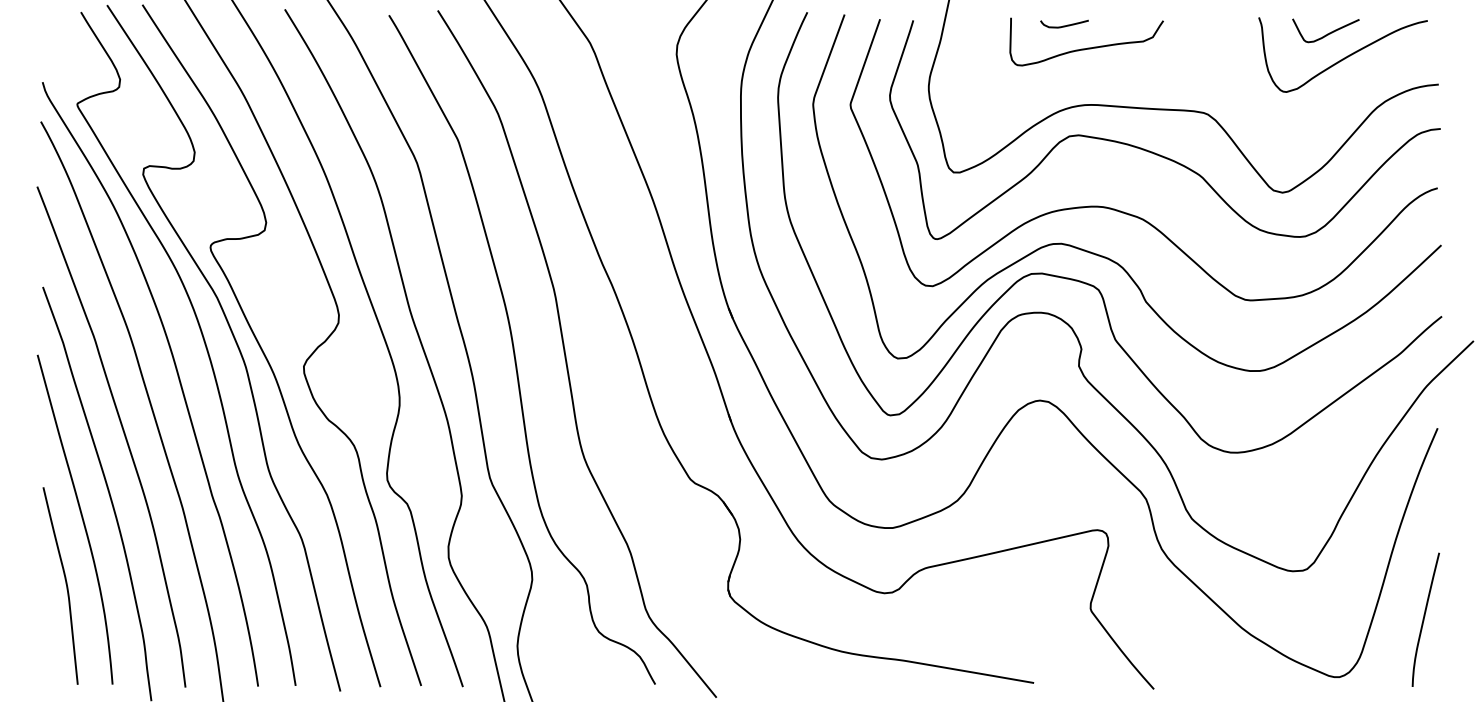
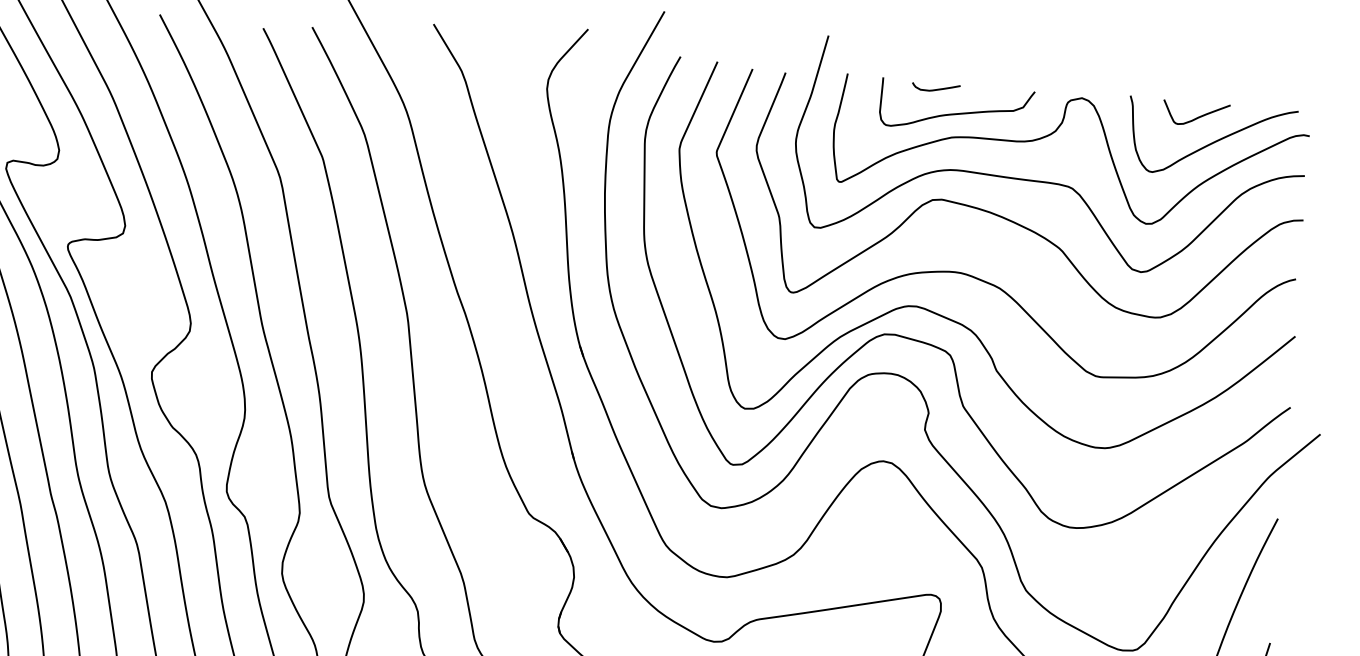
curve: (1187, 59) -> (1056, 132), added

